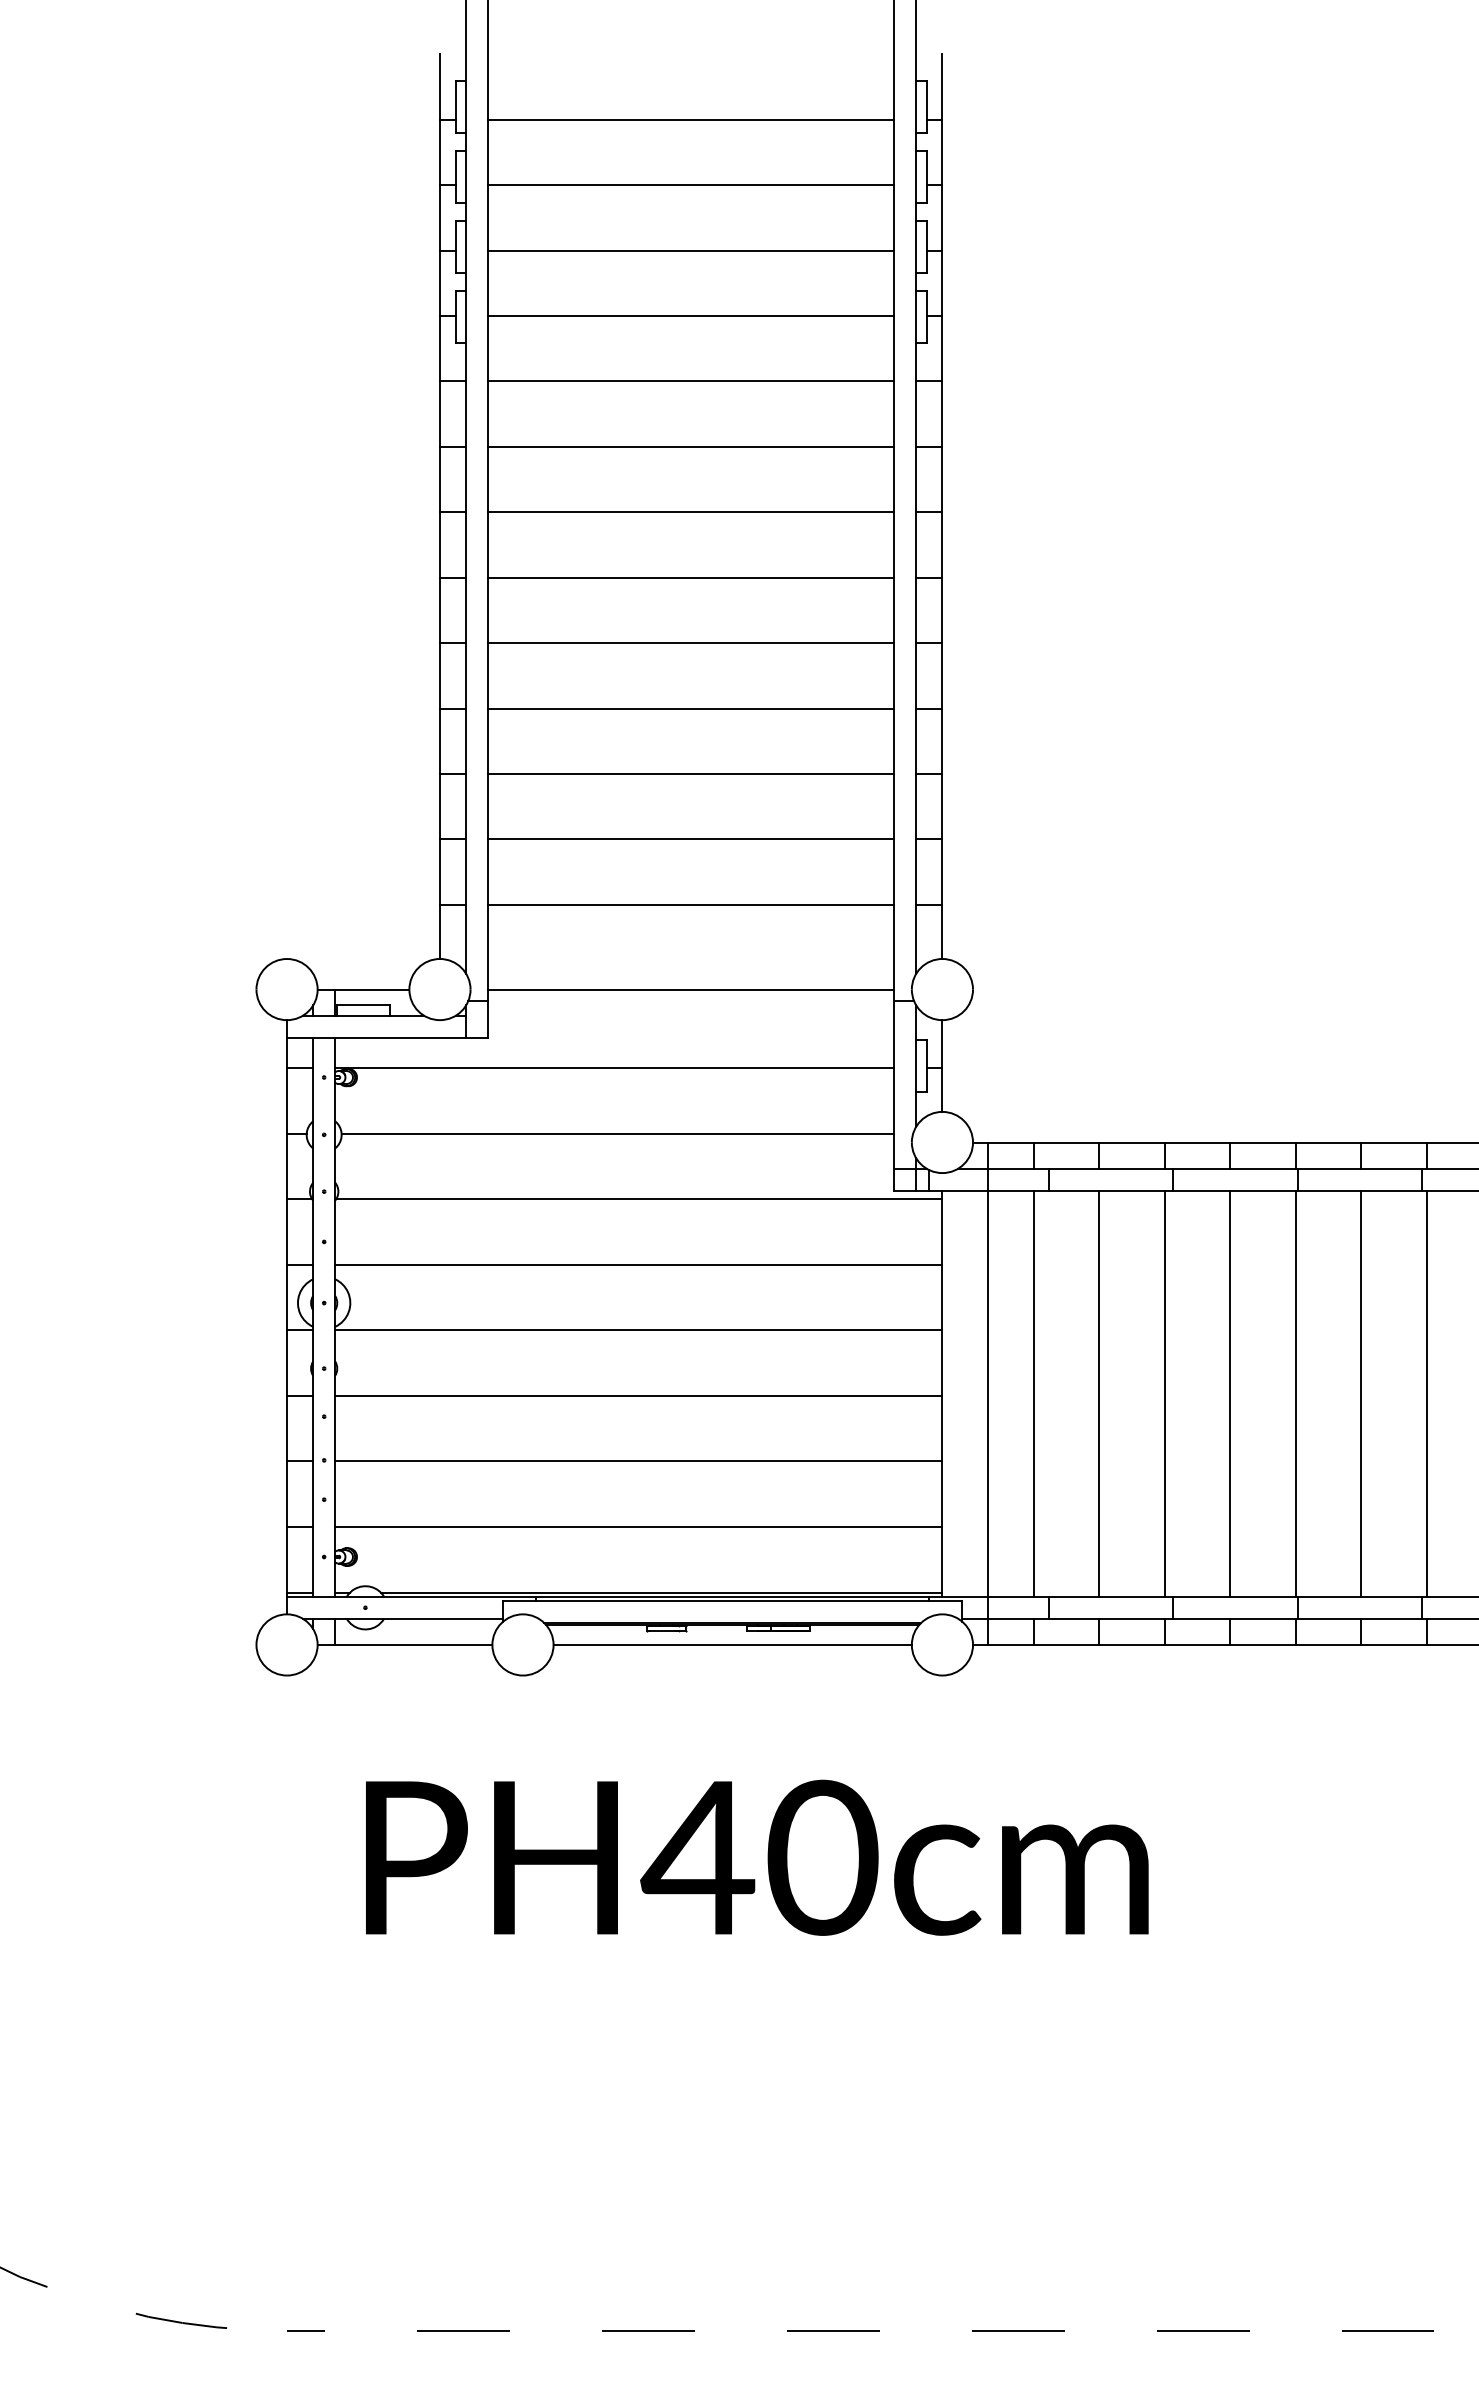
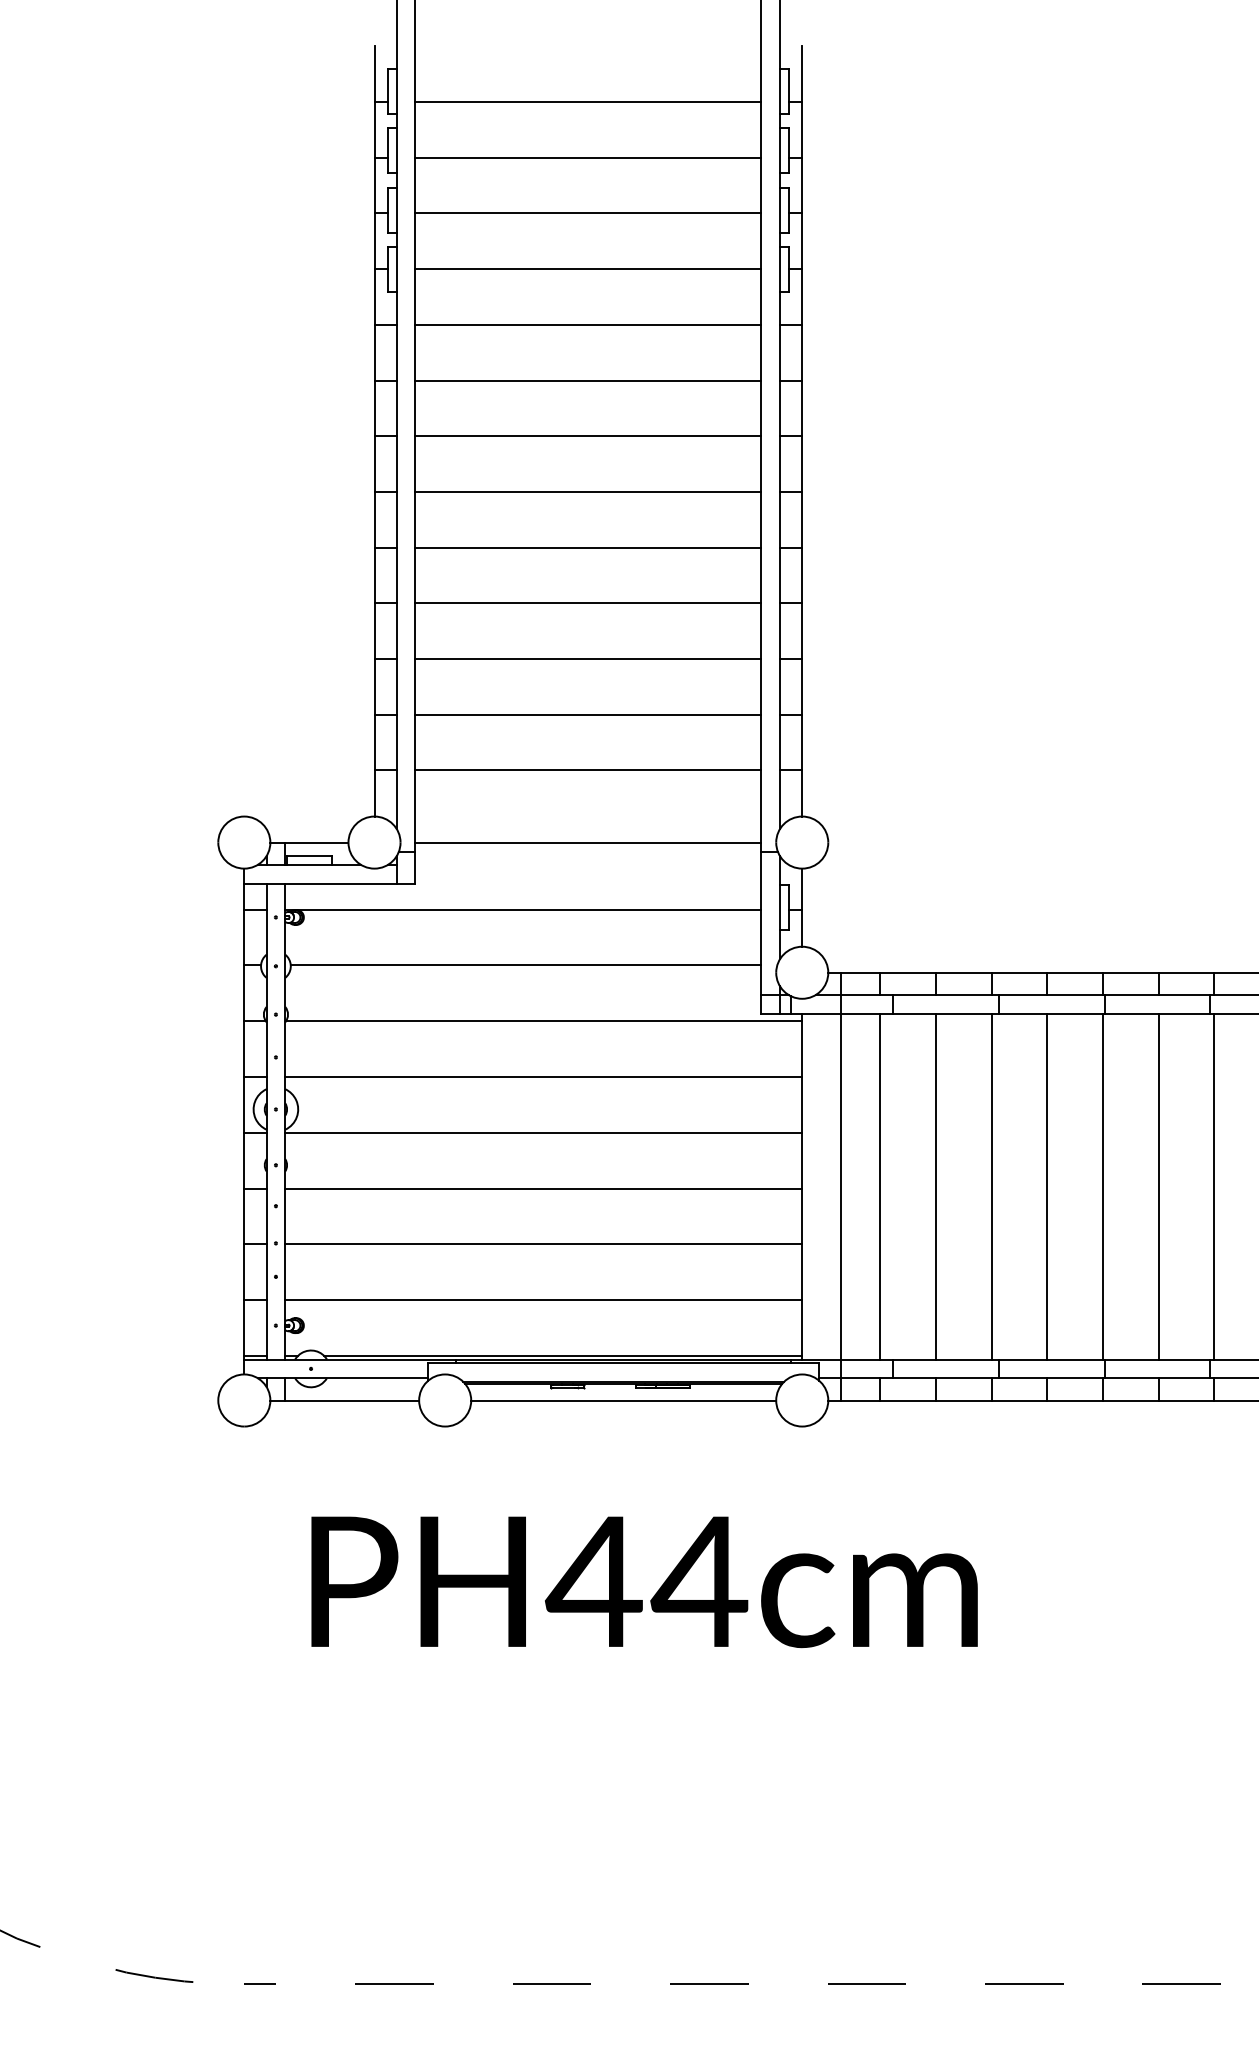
text: (820, 1857) -> (698, 1581), PH40cm -> PH44cm

